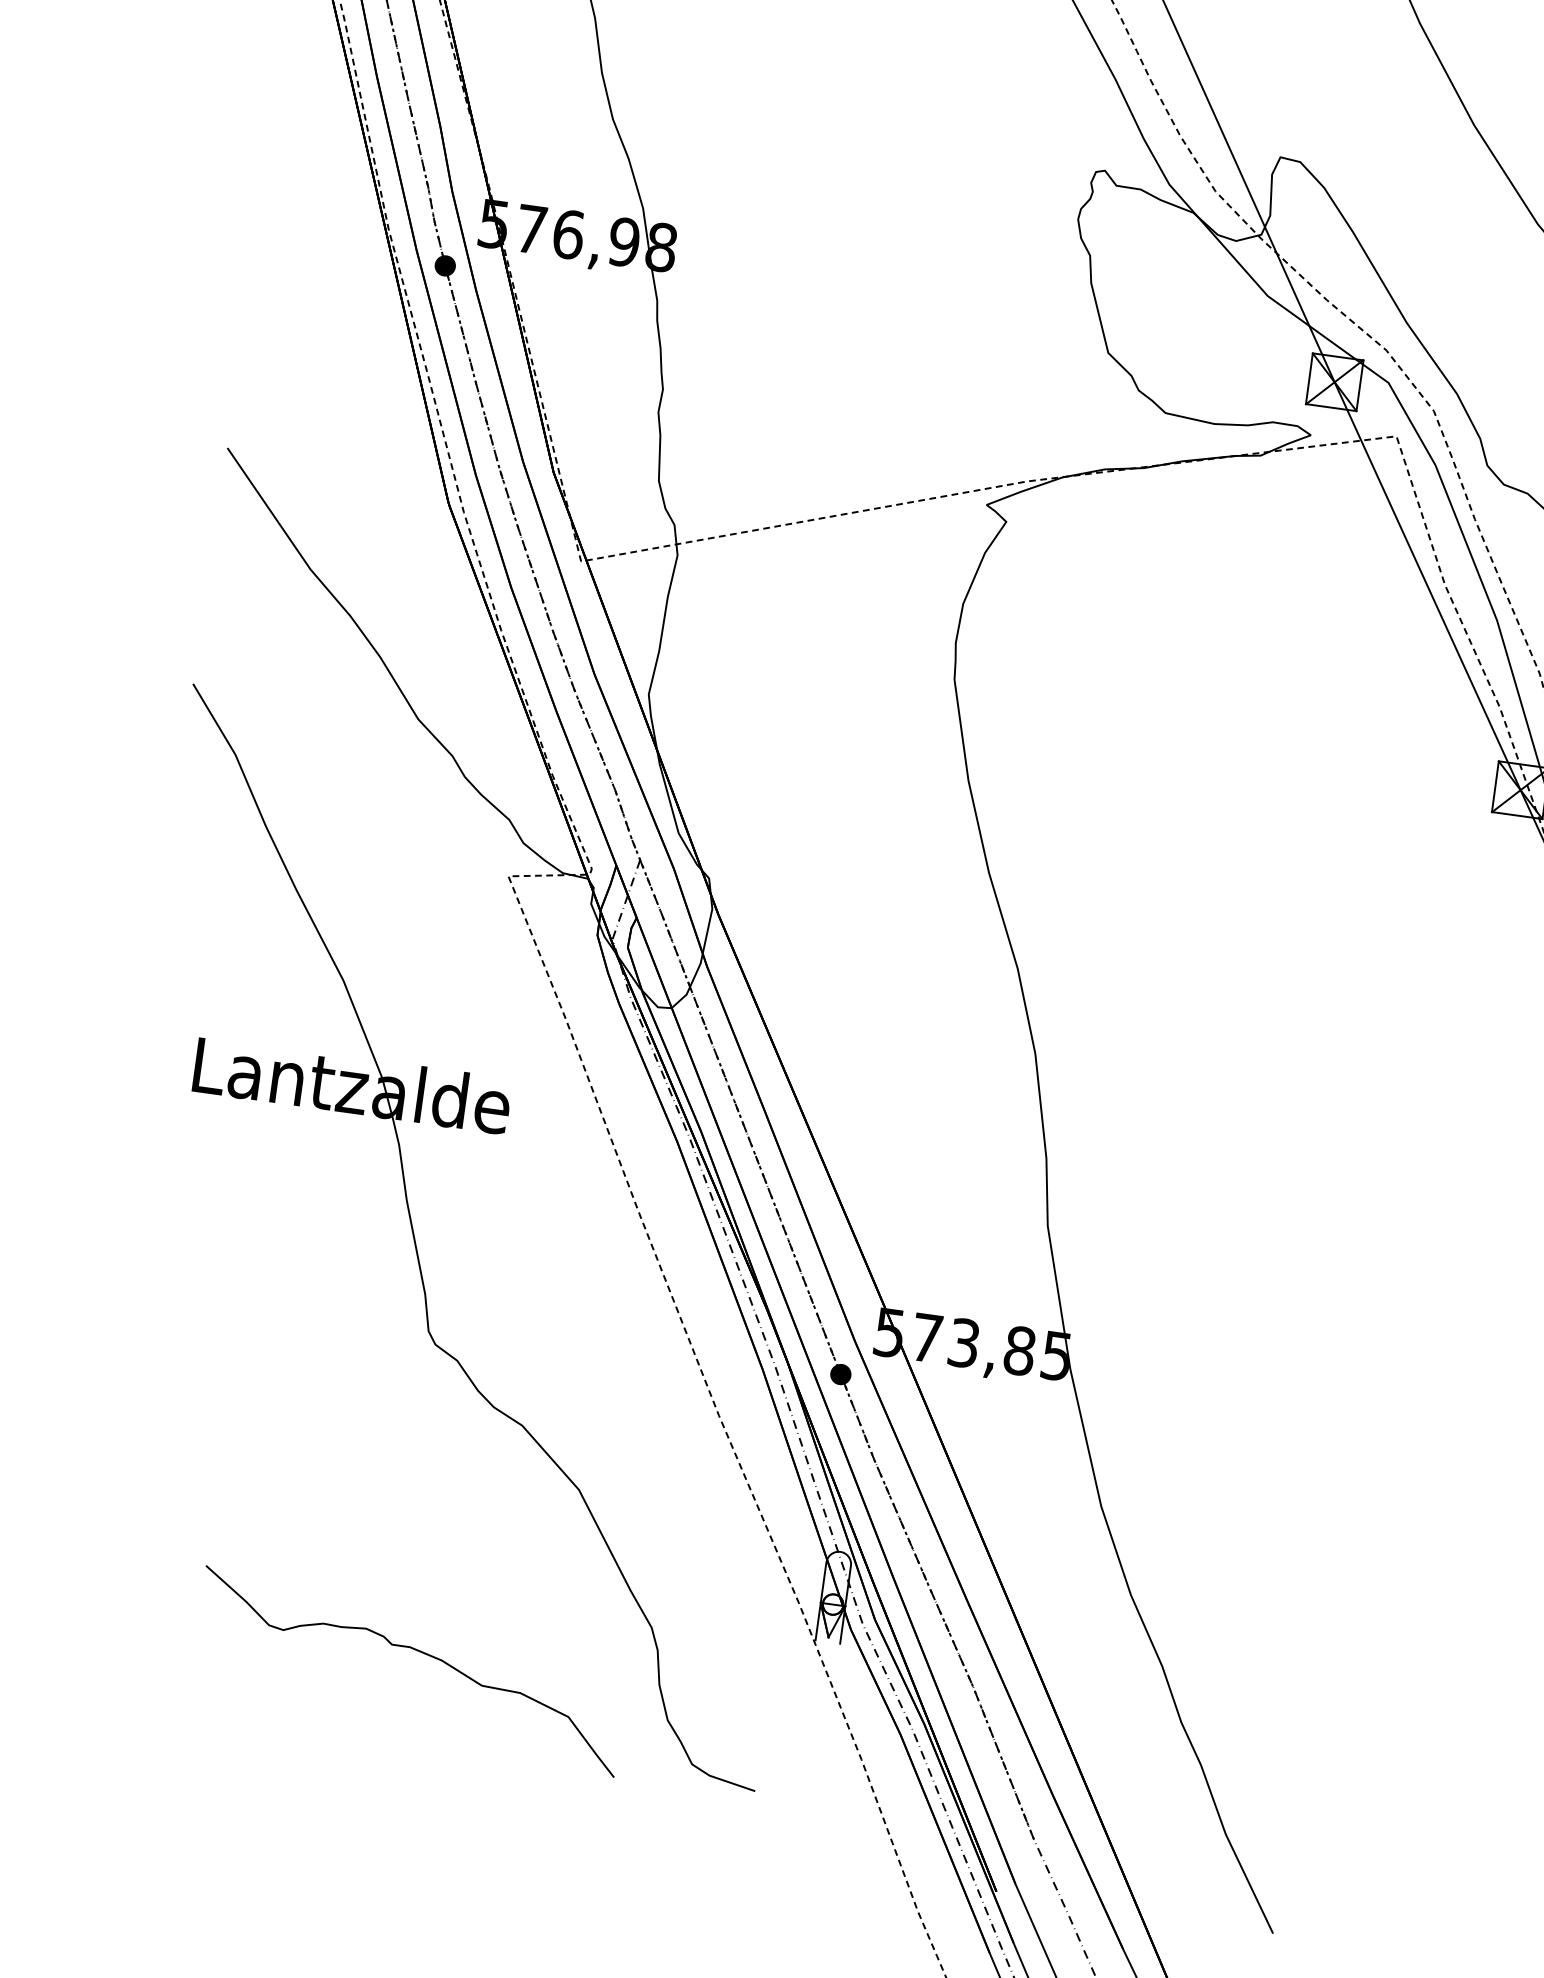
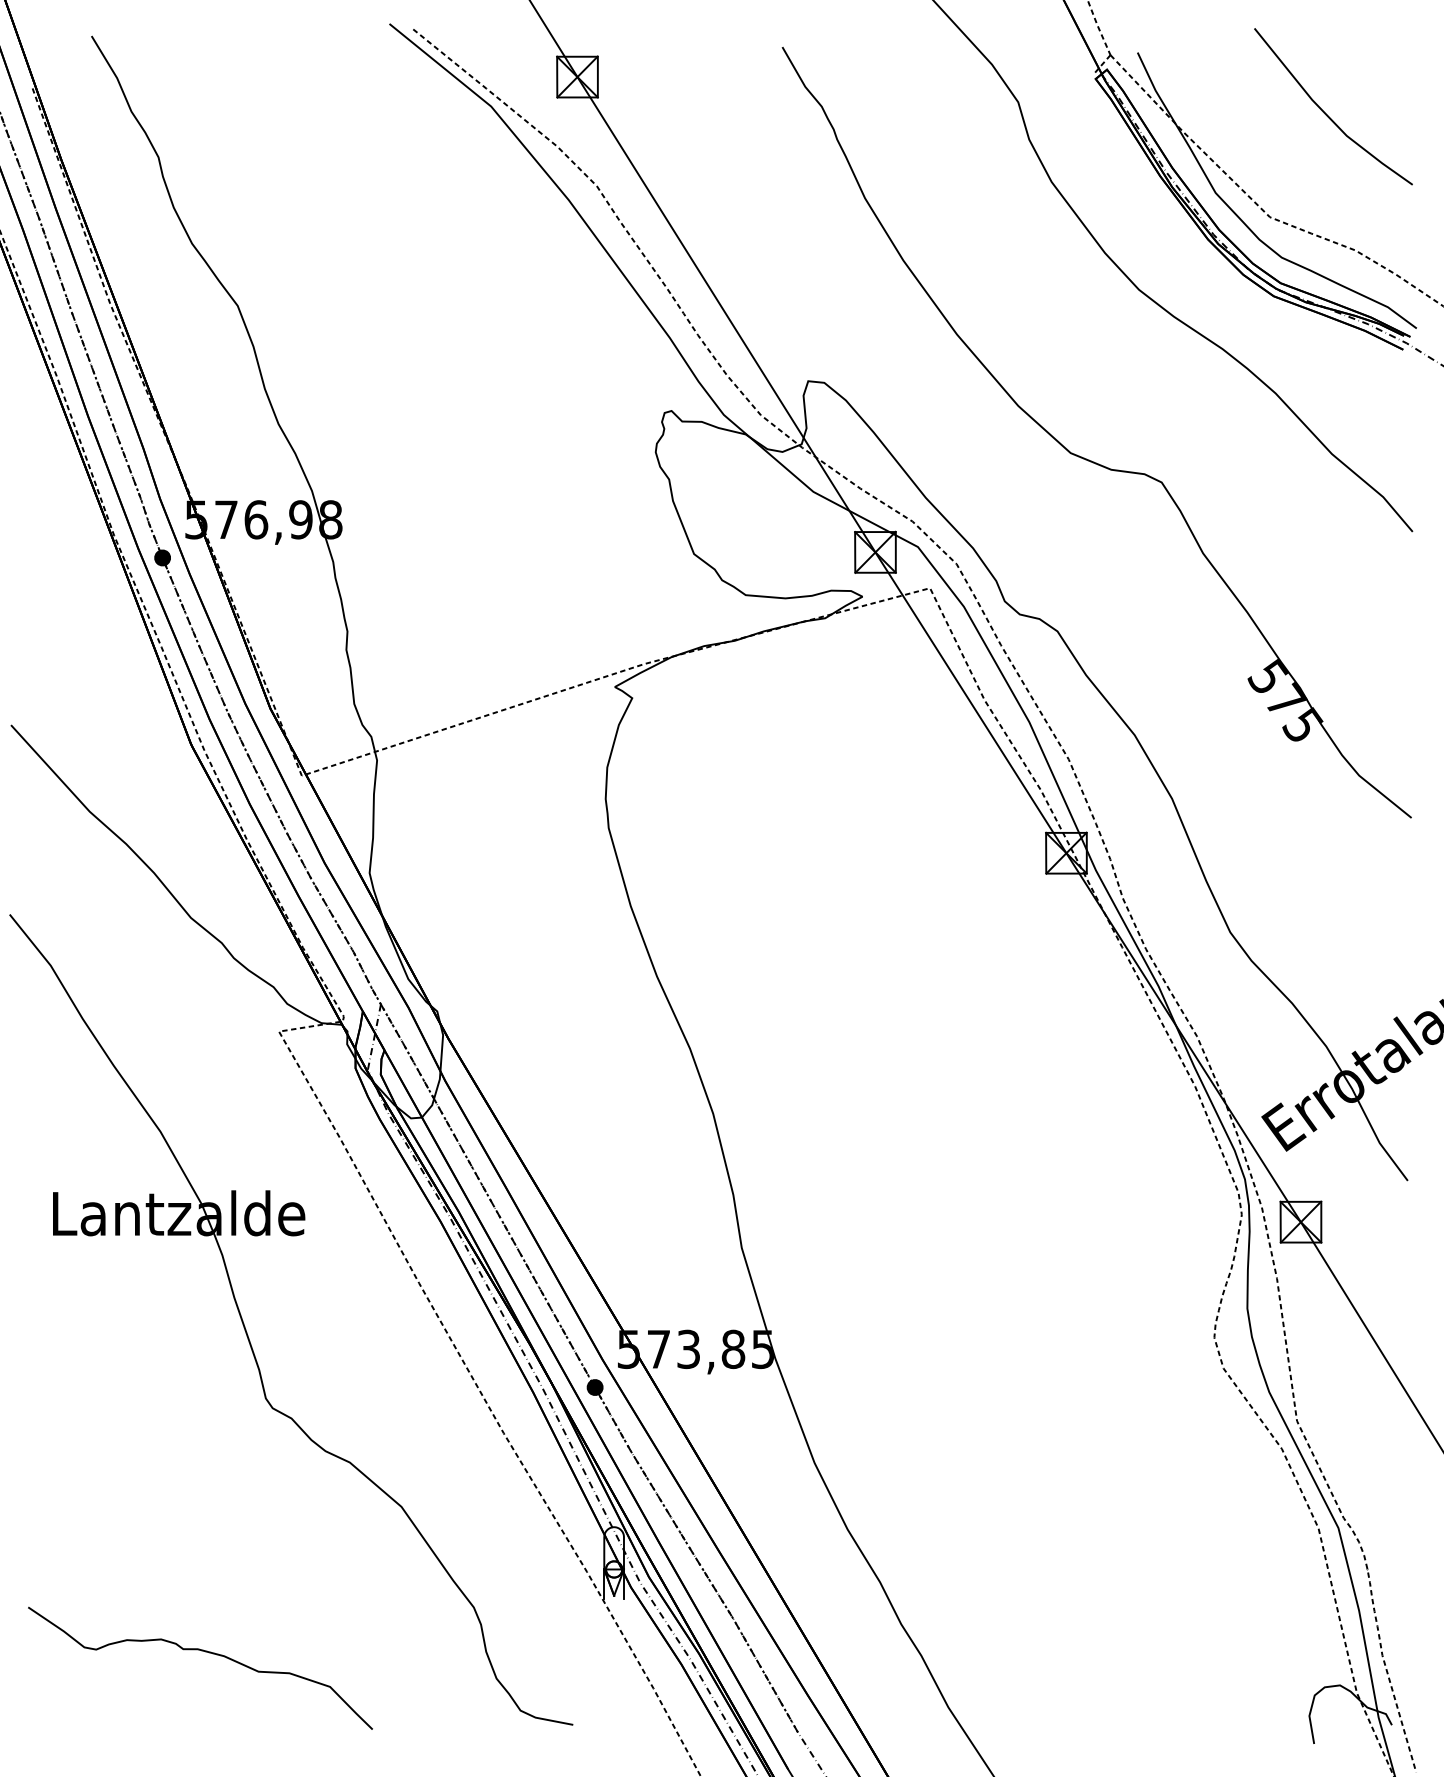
curve: (419, 1652) -> (205, 1652), moved

